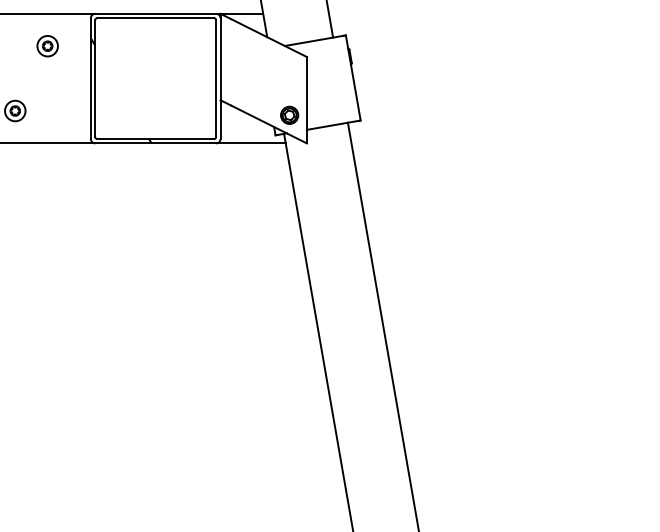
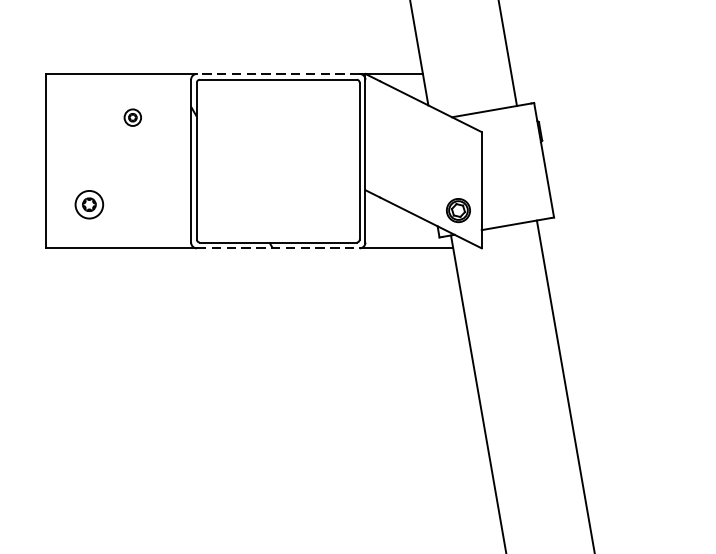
line: (155, 13) -> (278, 73), solid -> dashed
part: (47, 46) -> (132, 117), size x0.6
line: (156, 143) -> (279, 248), solid -> dashed

